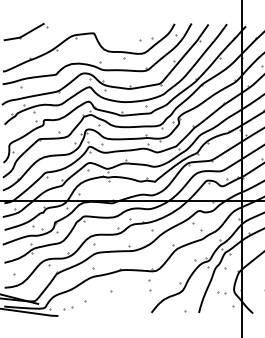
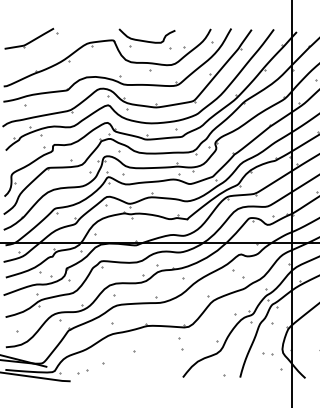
part: (121, 30) -> (146, 37), added

